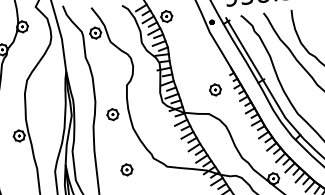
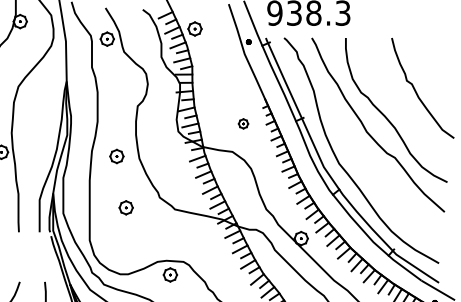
part: (215, 89) -> (243, 123), size x0.7
part: (112, 114) -> (116, 156), moved

